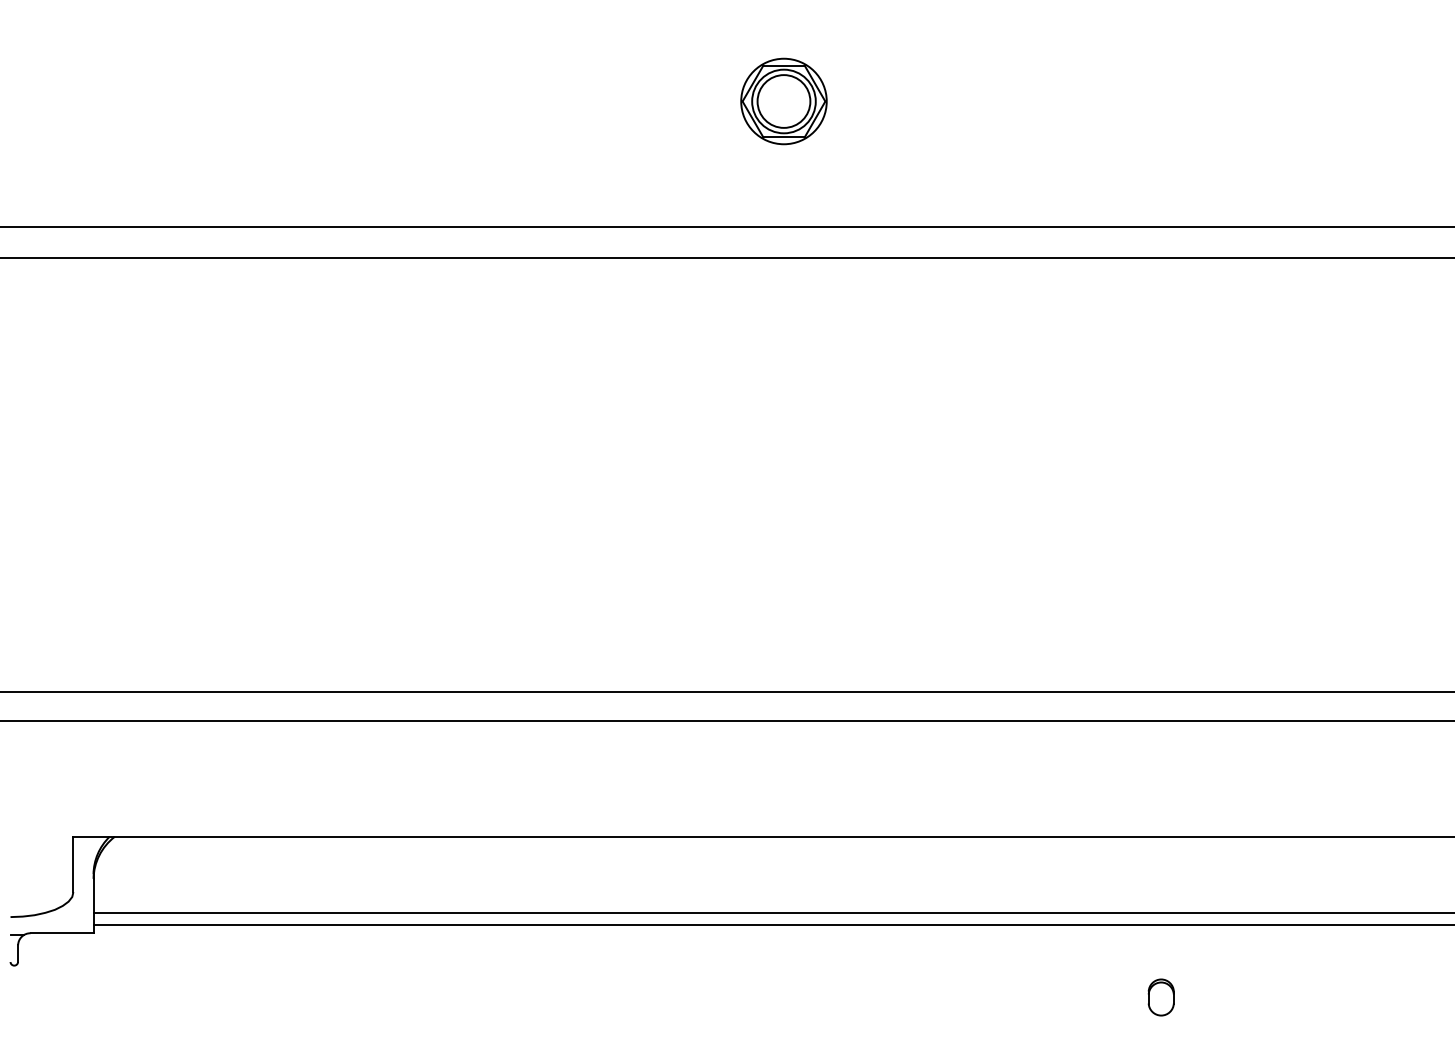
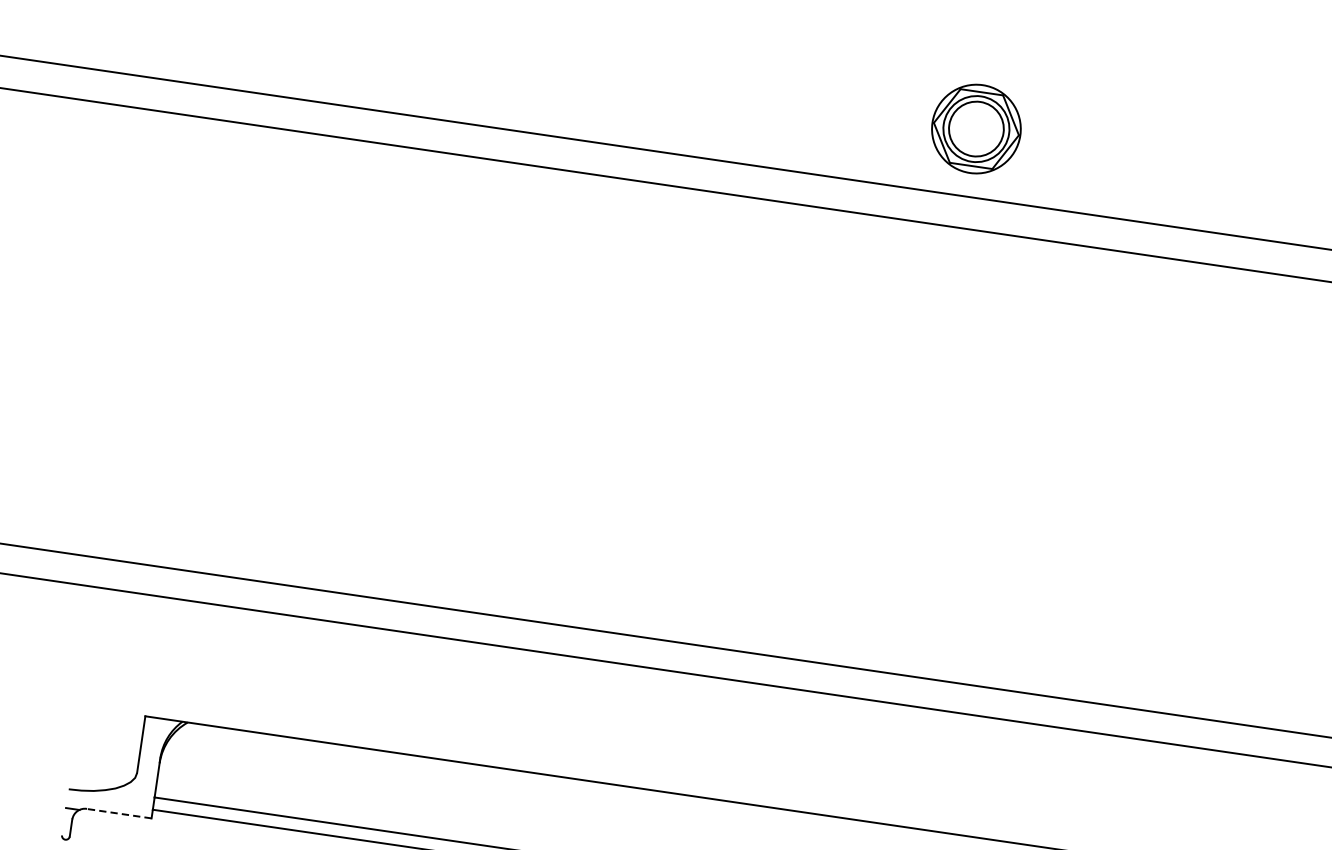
part: (783, 101) -> (975, 129), moved
line: (61, 933) -> (118, 813), solid -> dashed

